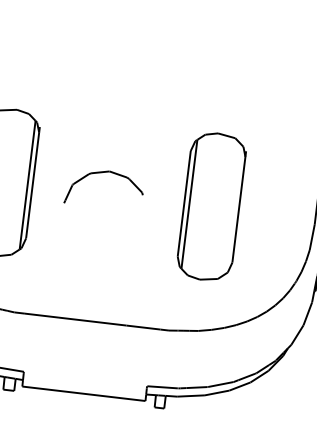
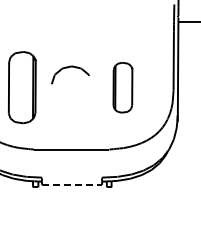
part: (100, 174) -> (67, 68), moved
part: (210, 206) -> (122, 87), size x0.7
line: (84, 393) -> (72, 184), solid -> dashed

